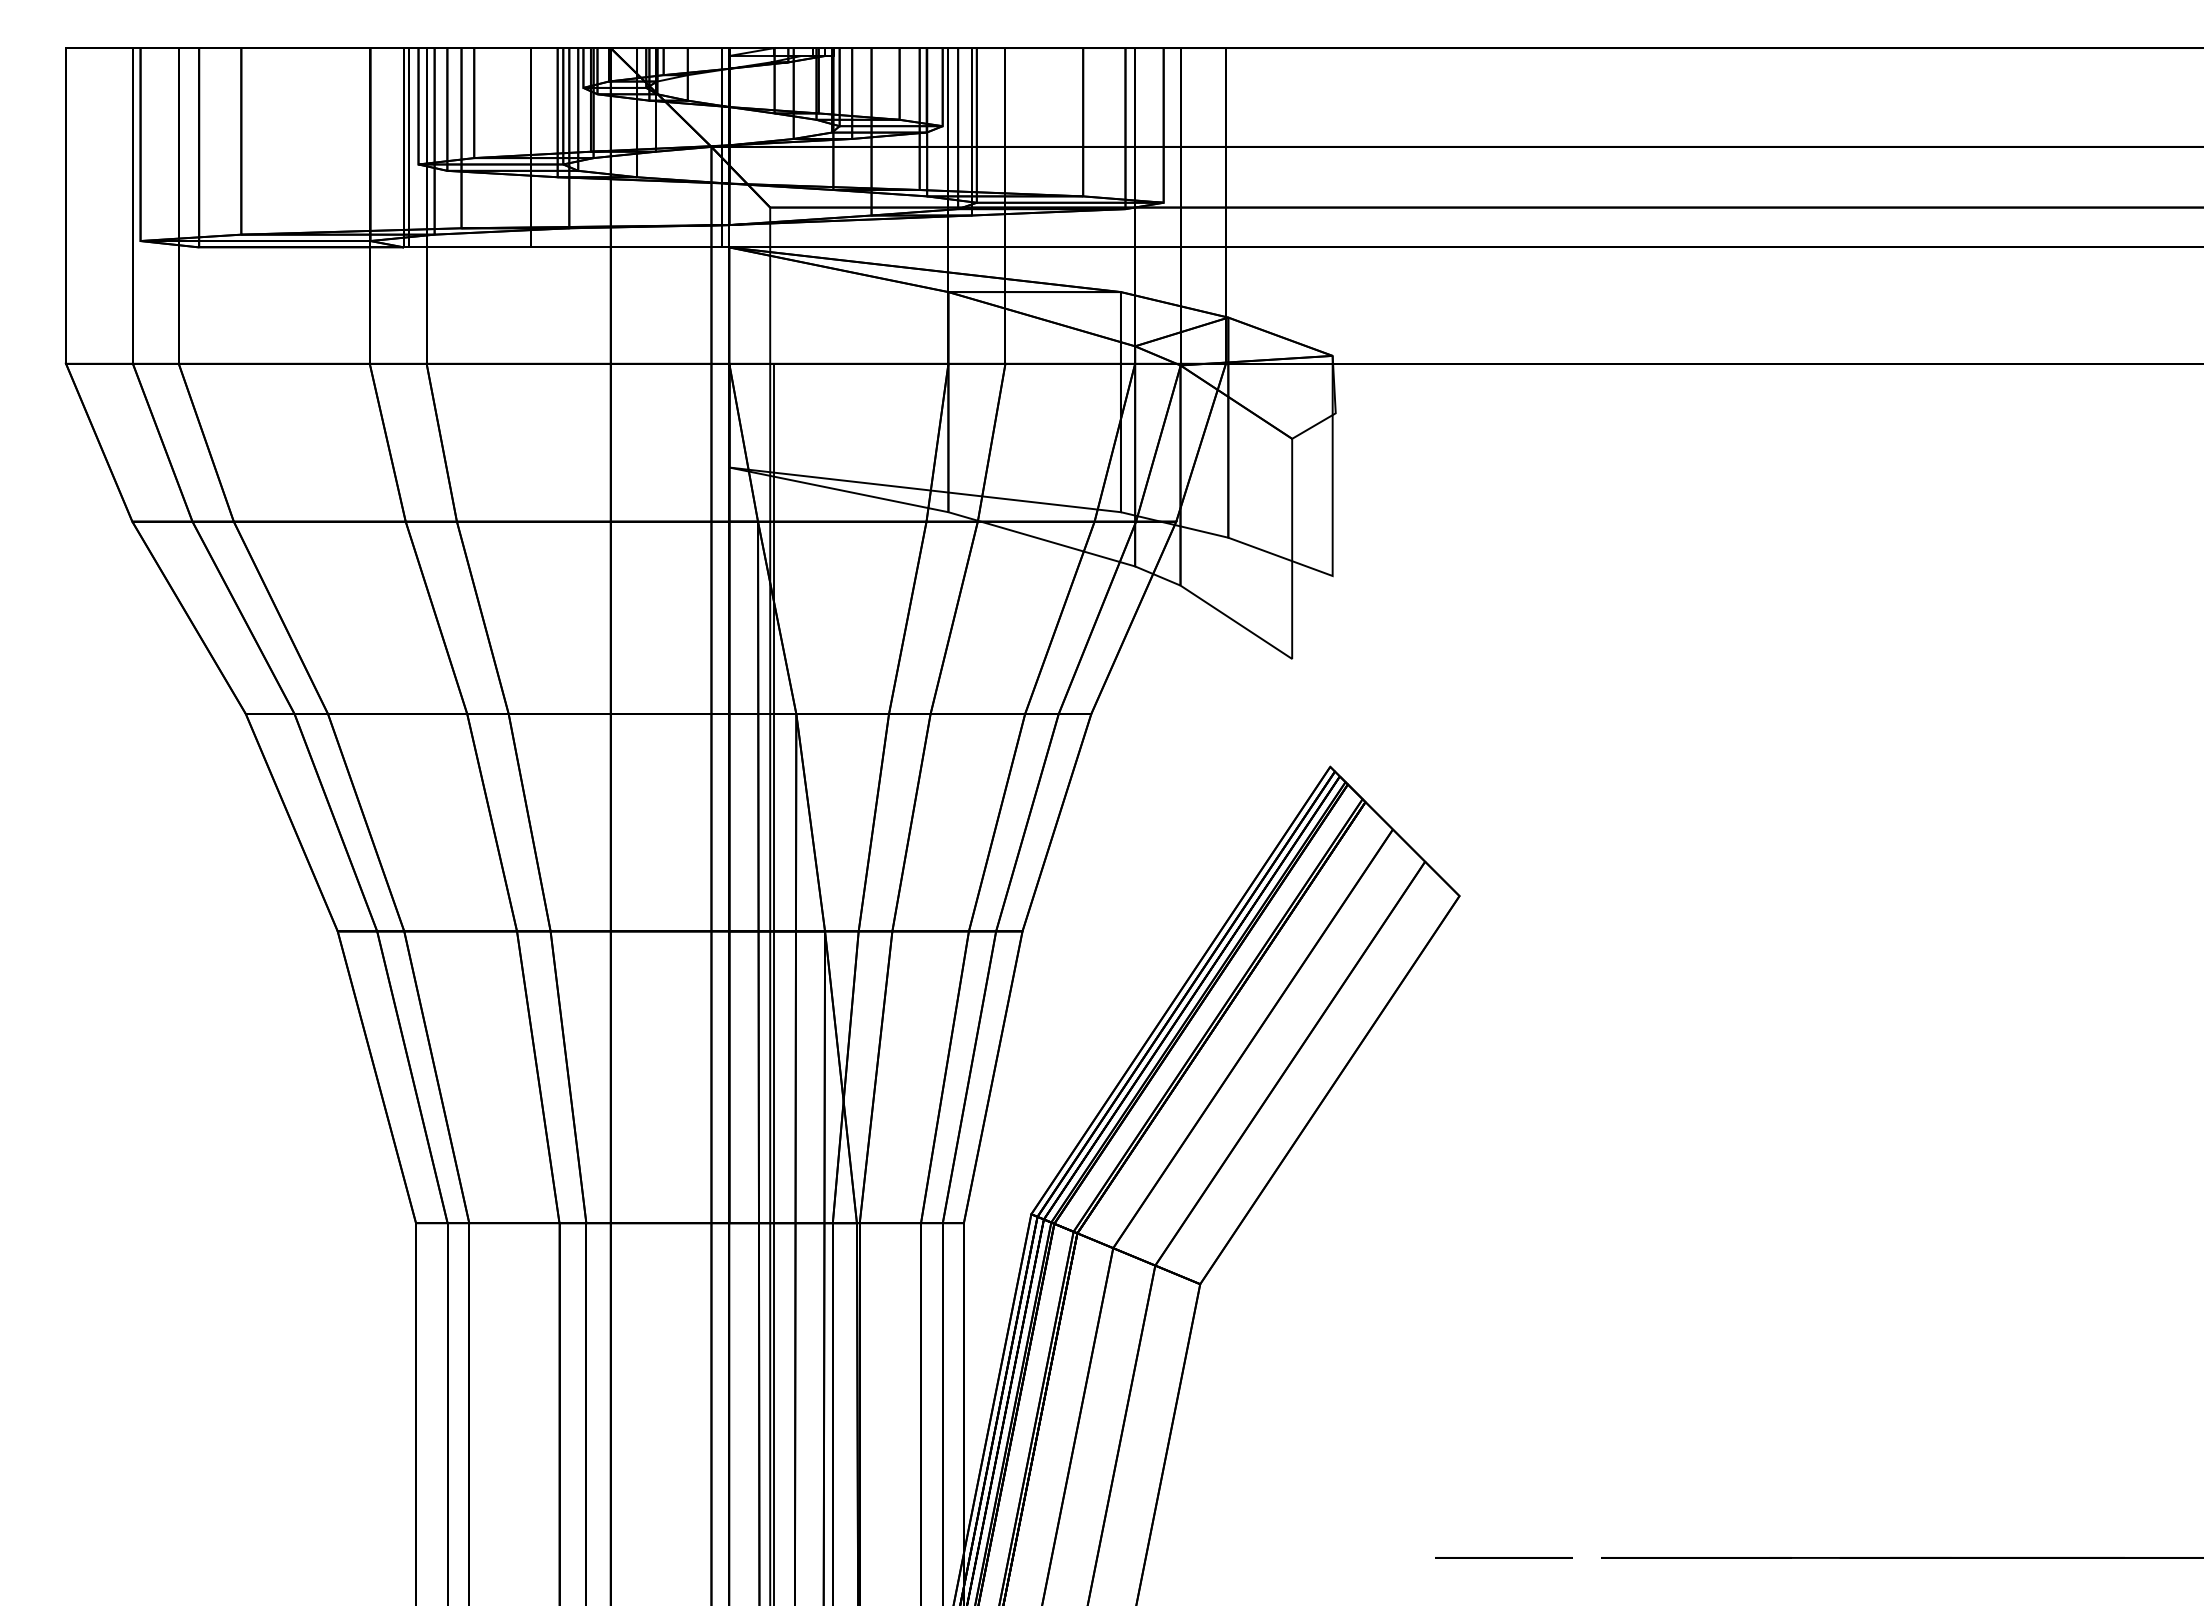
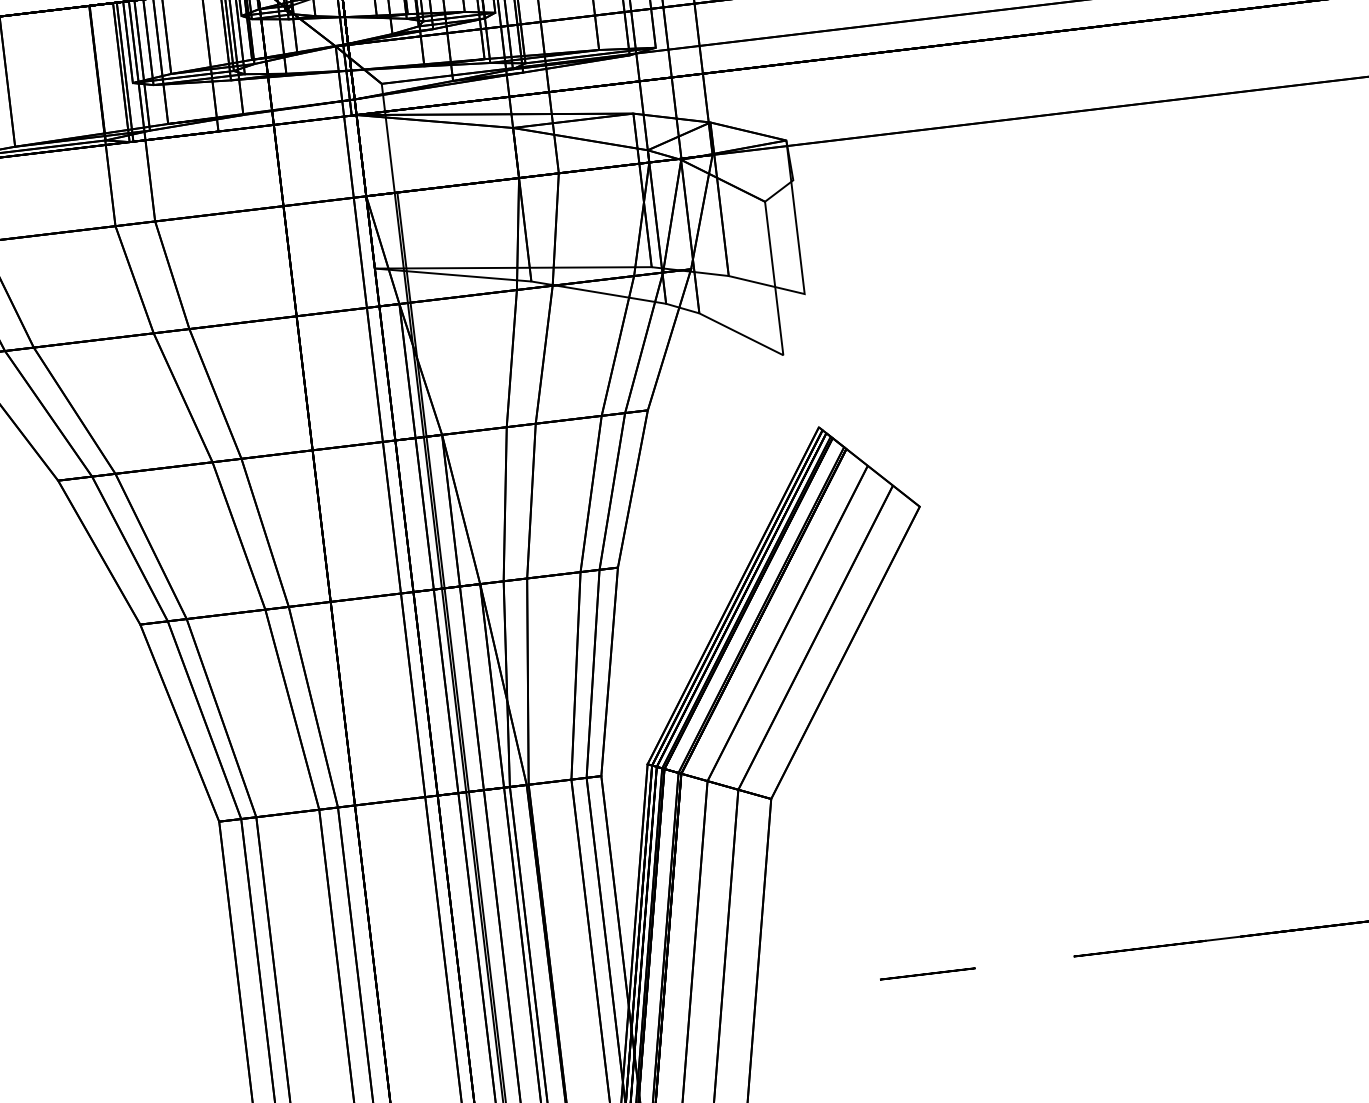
line: (1503, 1557) -> (927, 973), moved

